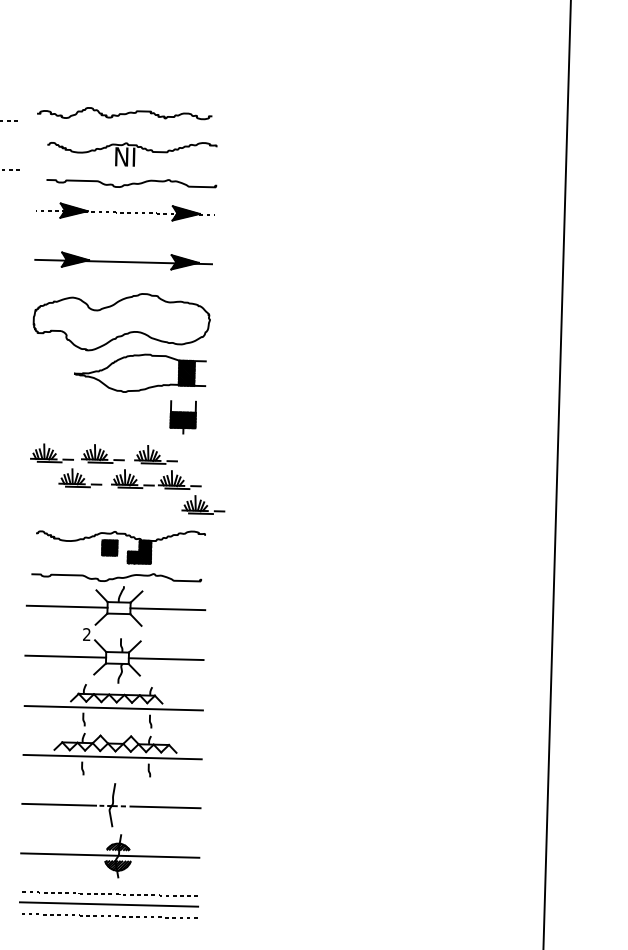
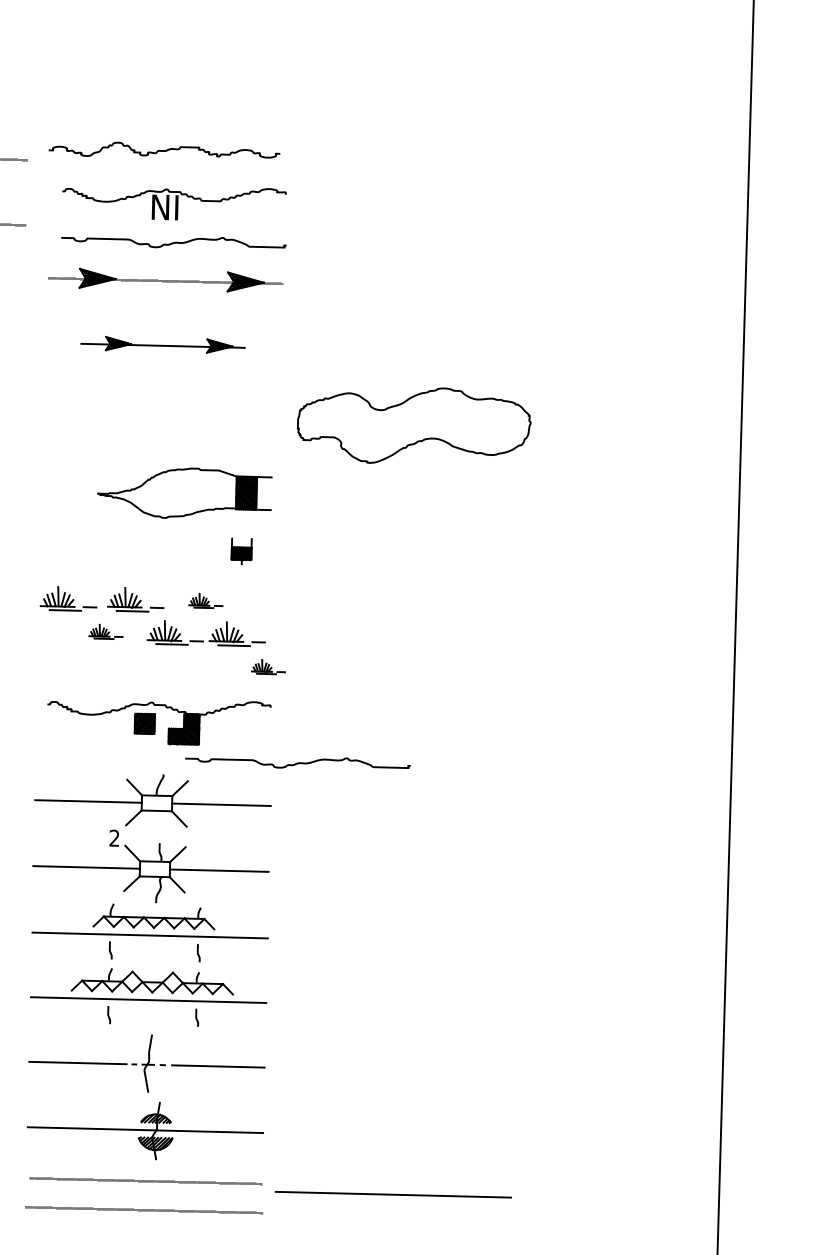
part: (123, 260) -> (162, 344), size x0.7
part: (121, 322) -> (413, 426), moved
part: (182, 417) -> (240, 551), size x0.6
part: (155, 454) -> (205, 600), size x0.6
part: (80, 478) -> (106, 632), size x0.6
part: (203, 504) -> (268, 666), size x0.6
curve: (116, 577) -> (297, 762), moved
line: (108, 904) -> (392, 1194), moved

